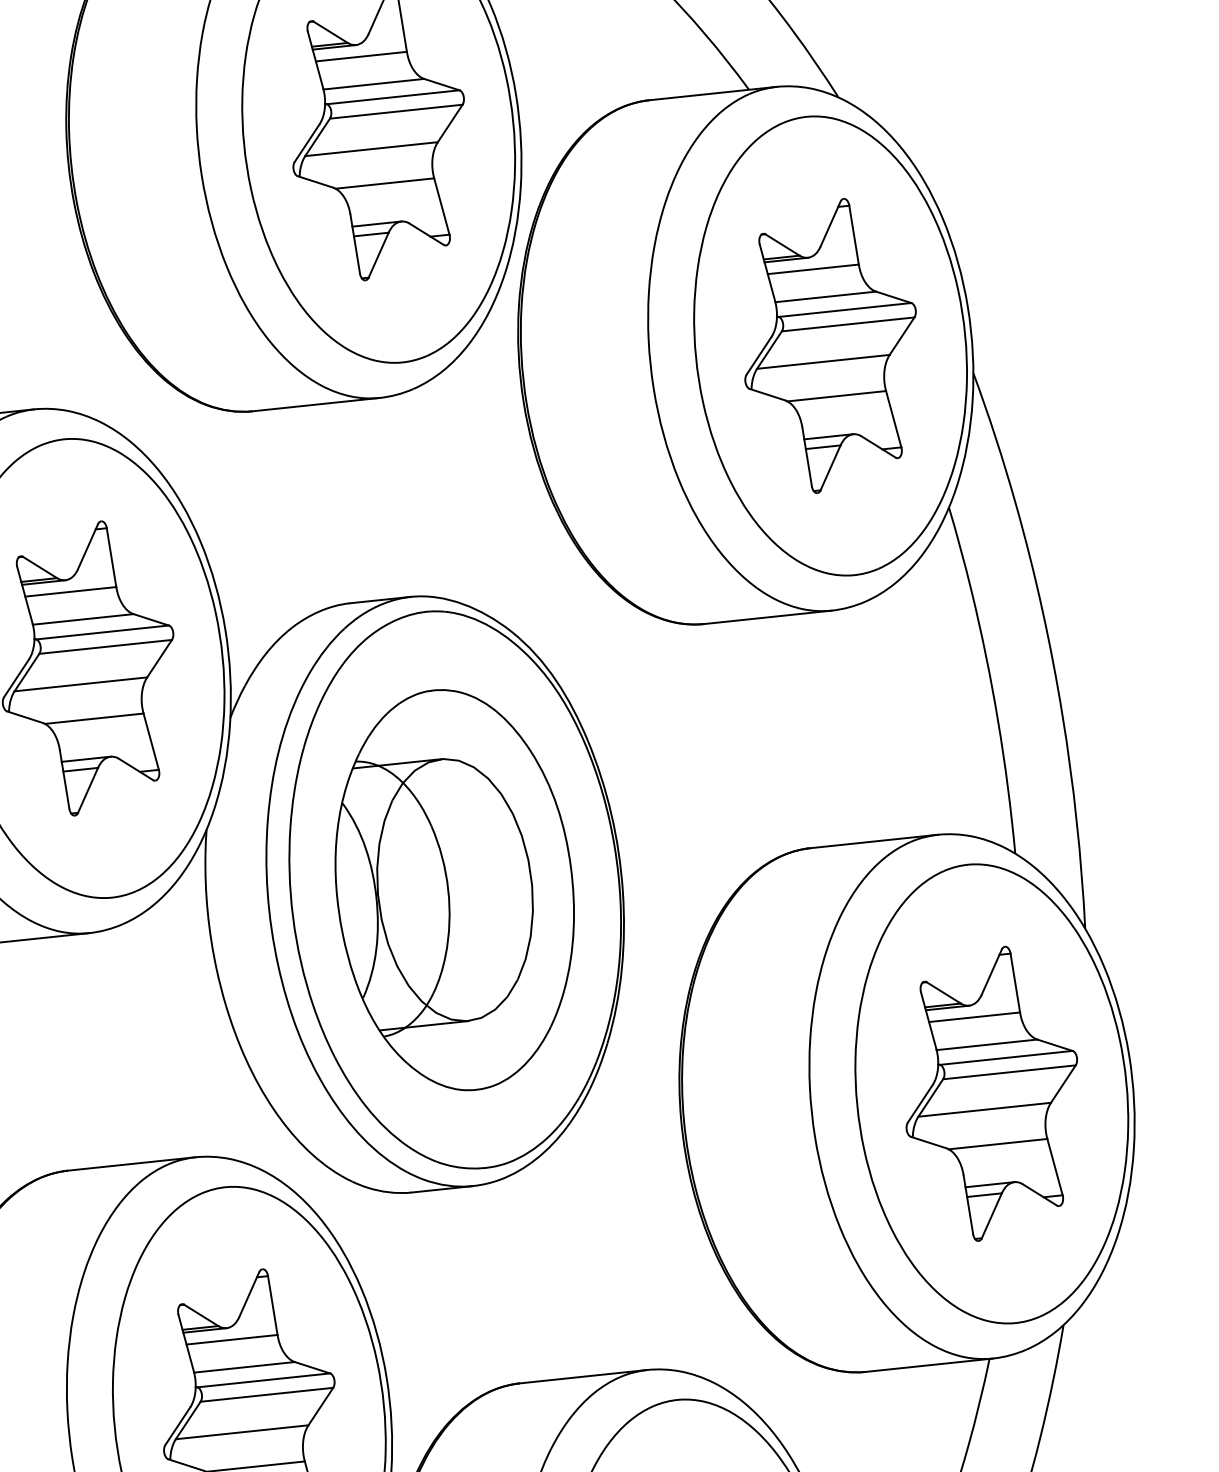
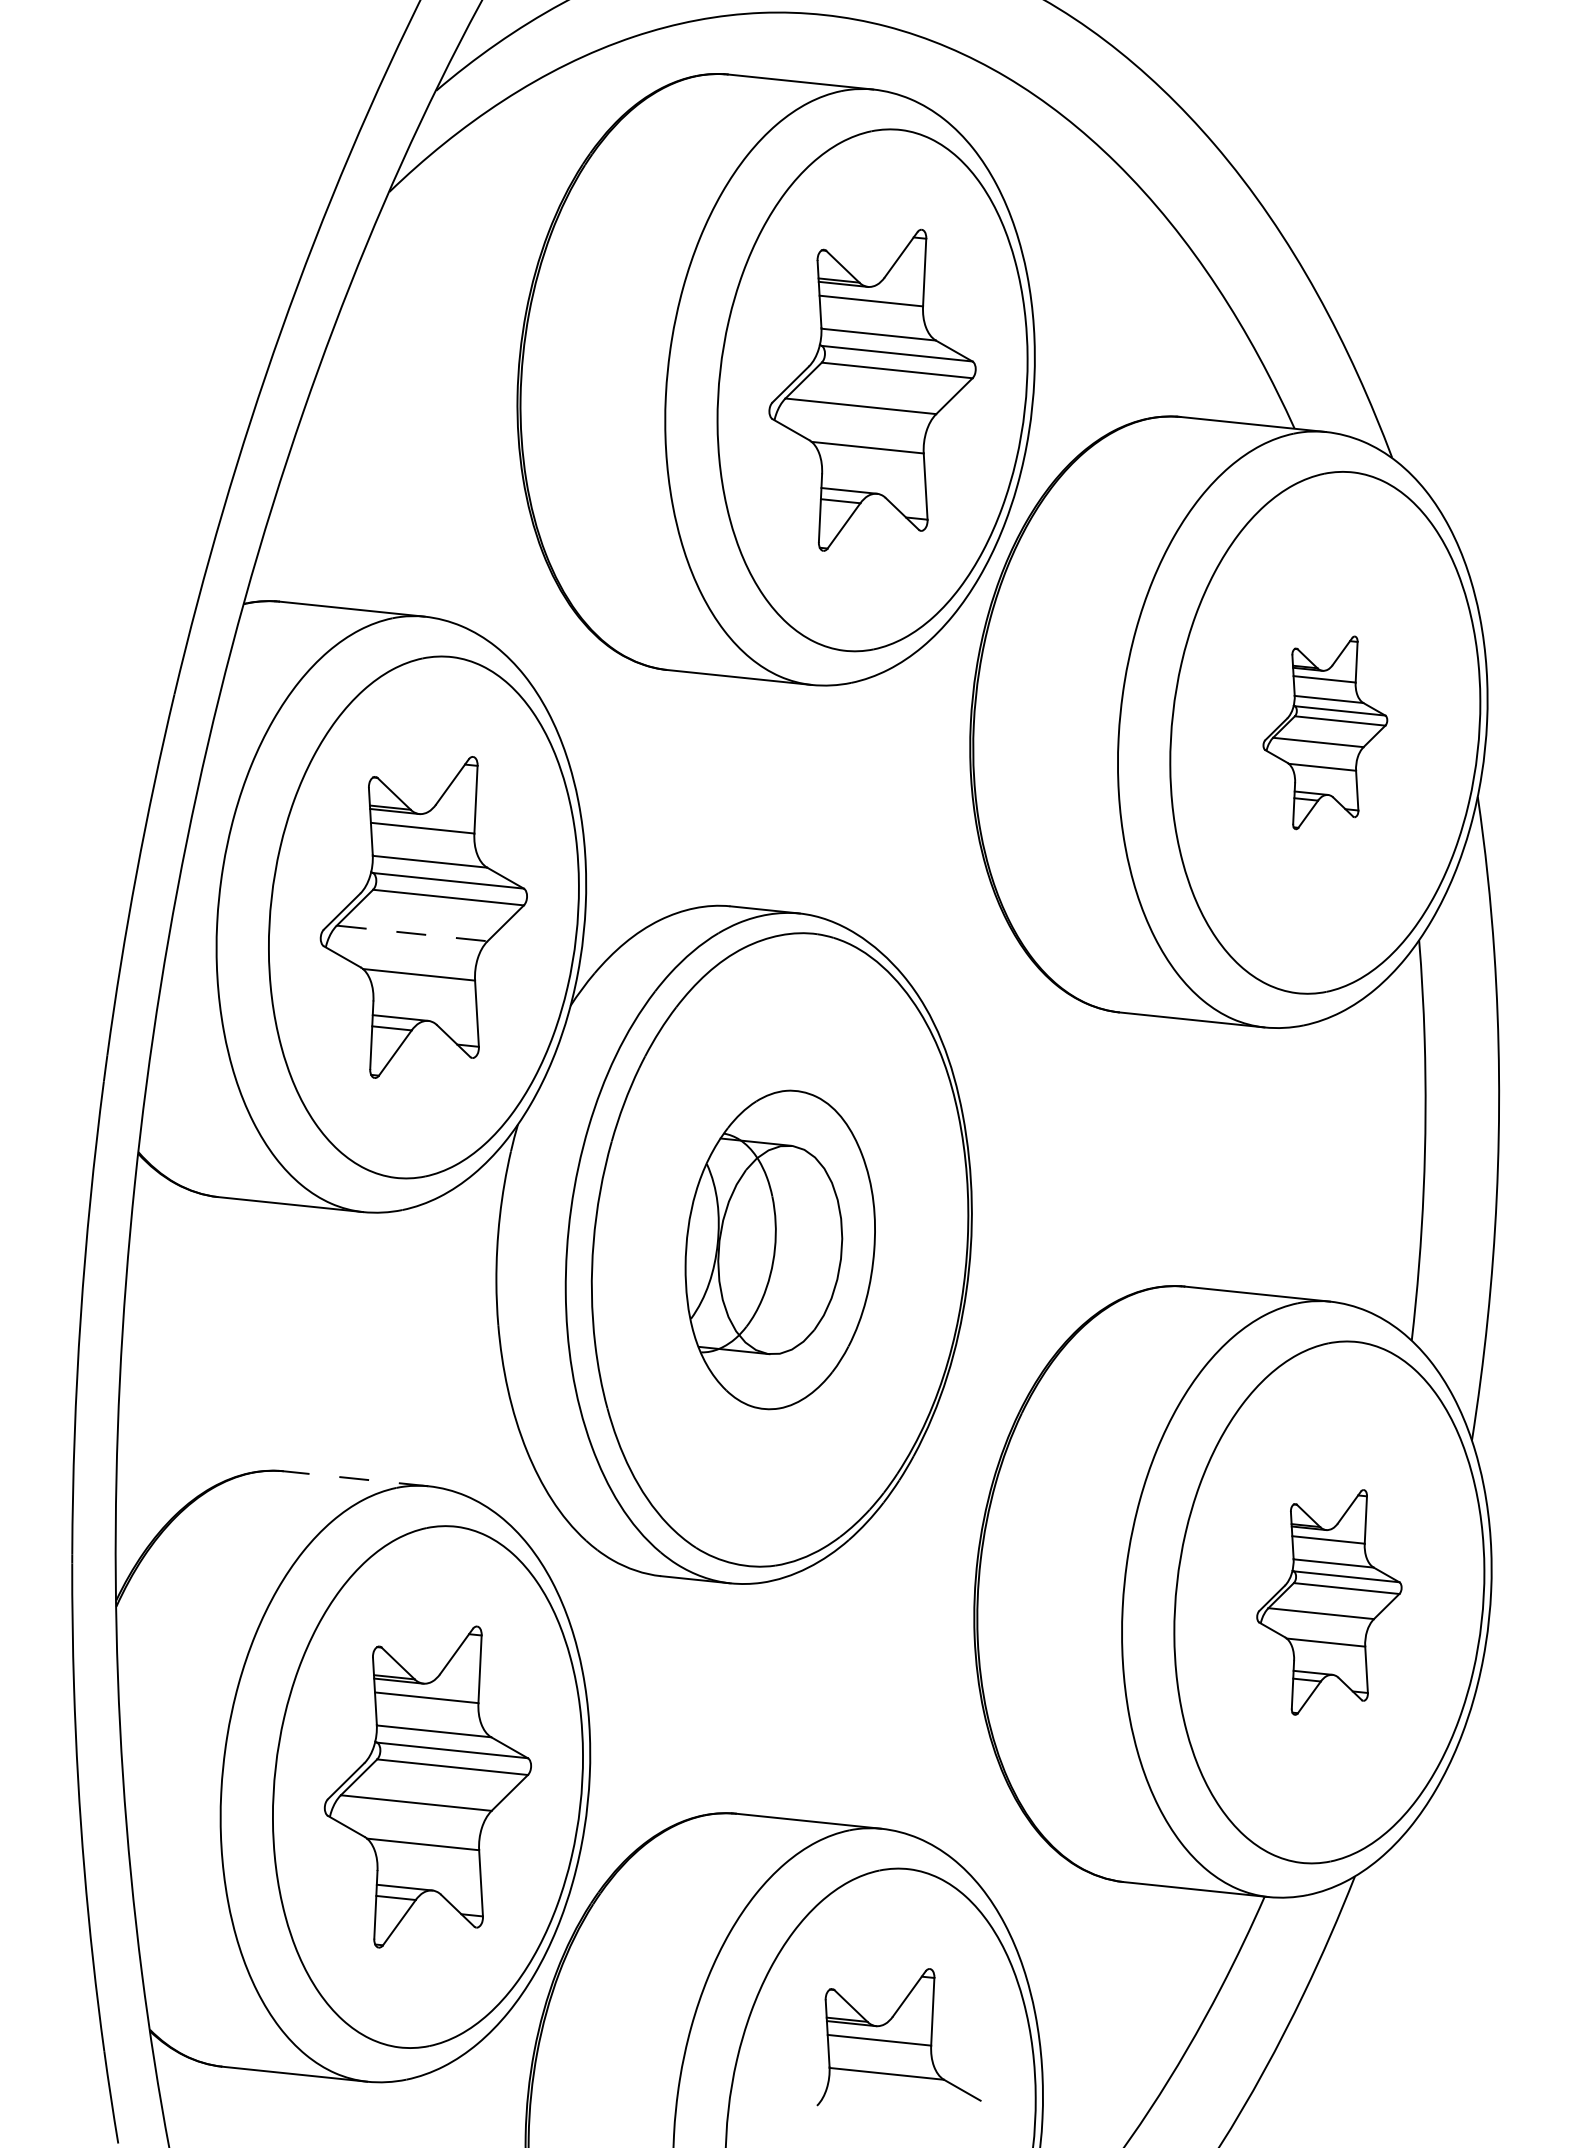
part: (830, 345) -> (1325, 732), size x0.6
line: (81, 684) -> (412, 933), solid -> dashed
part: (455, 889) -> (780, 1249), size x0.7
part: (991, 1093) -> (1329, 1602), size x0.7
line: (131, 1163) -> (356, 1478), solid -> dashed

